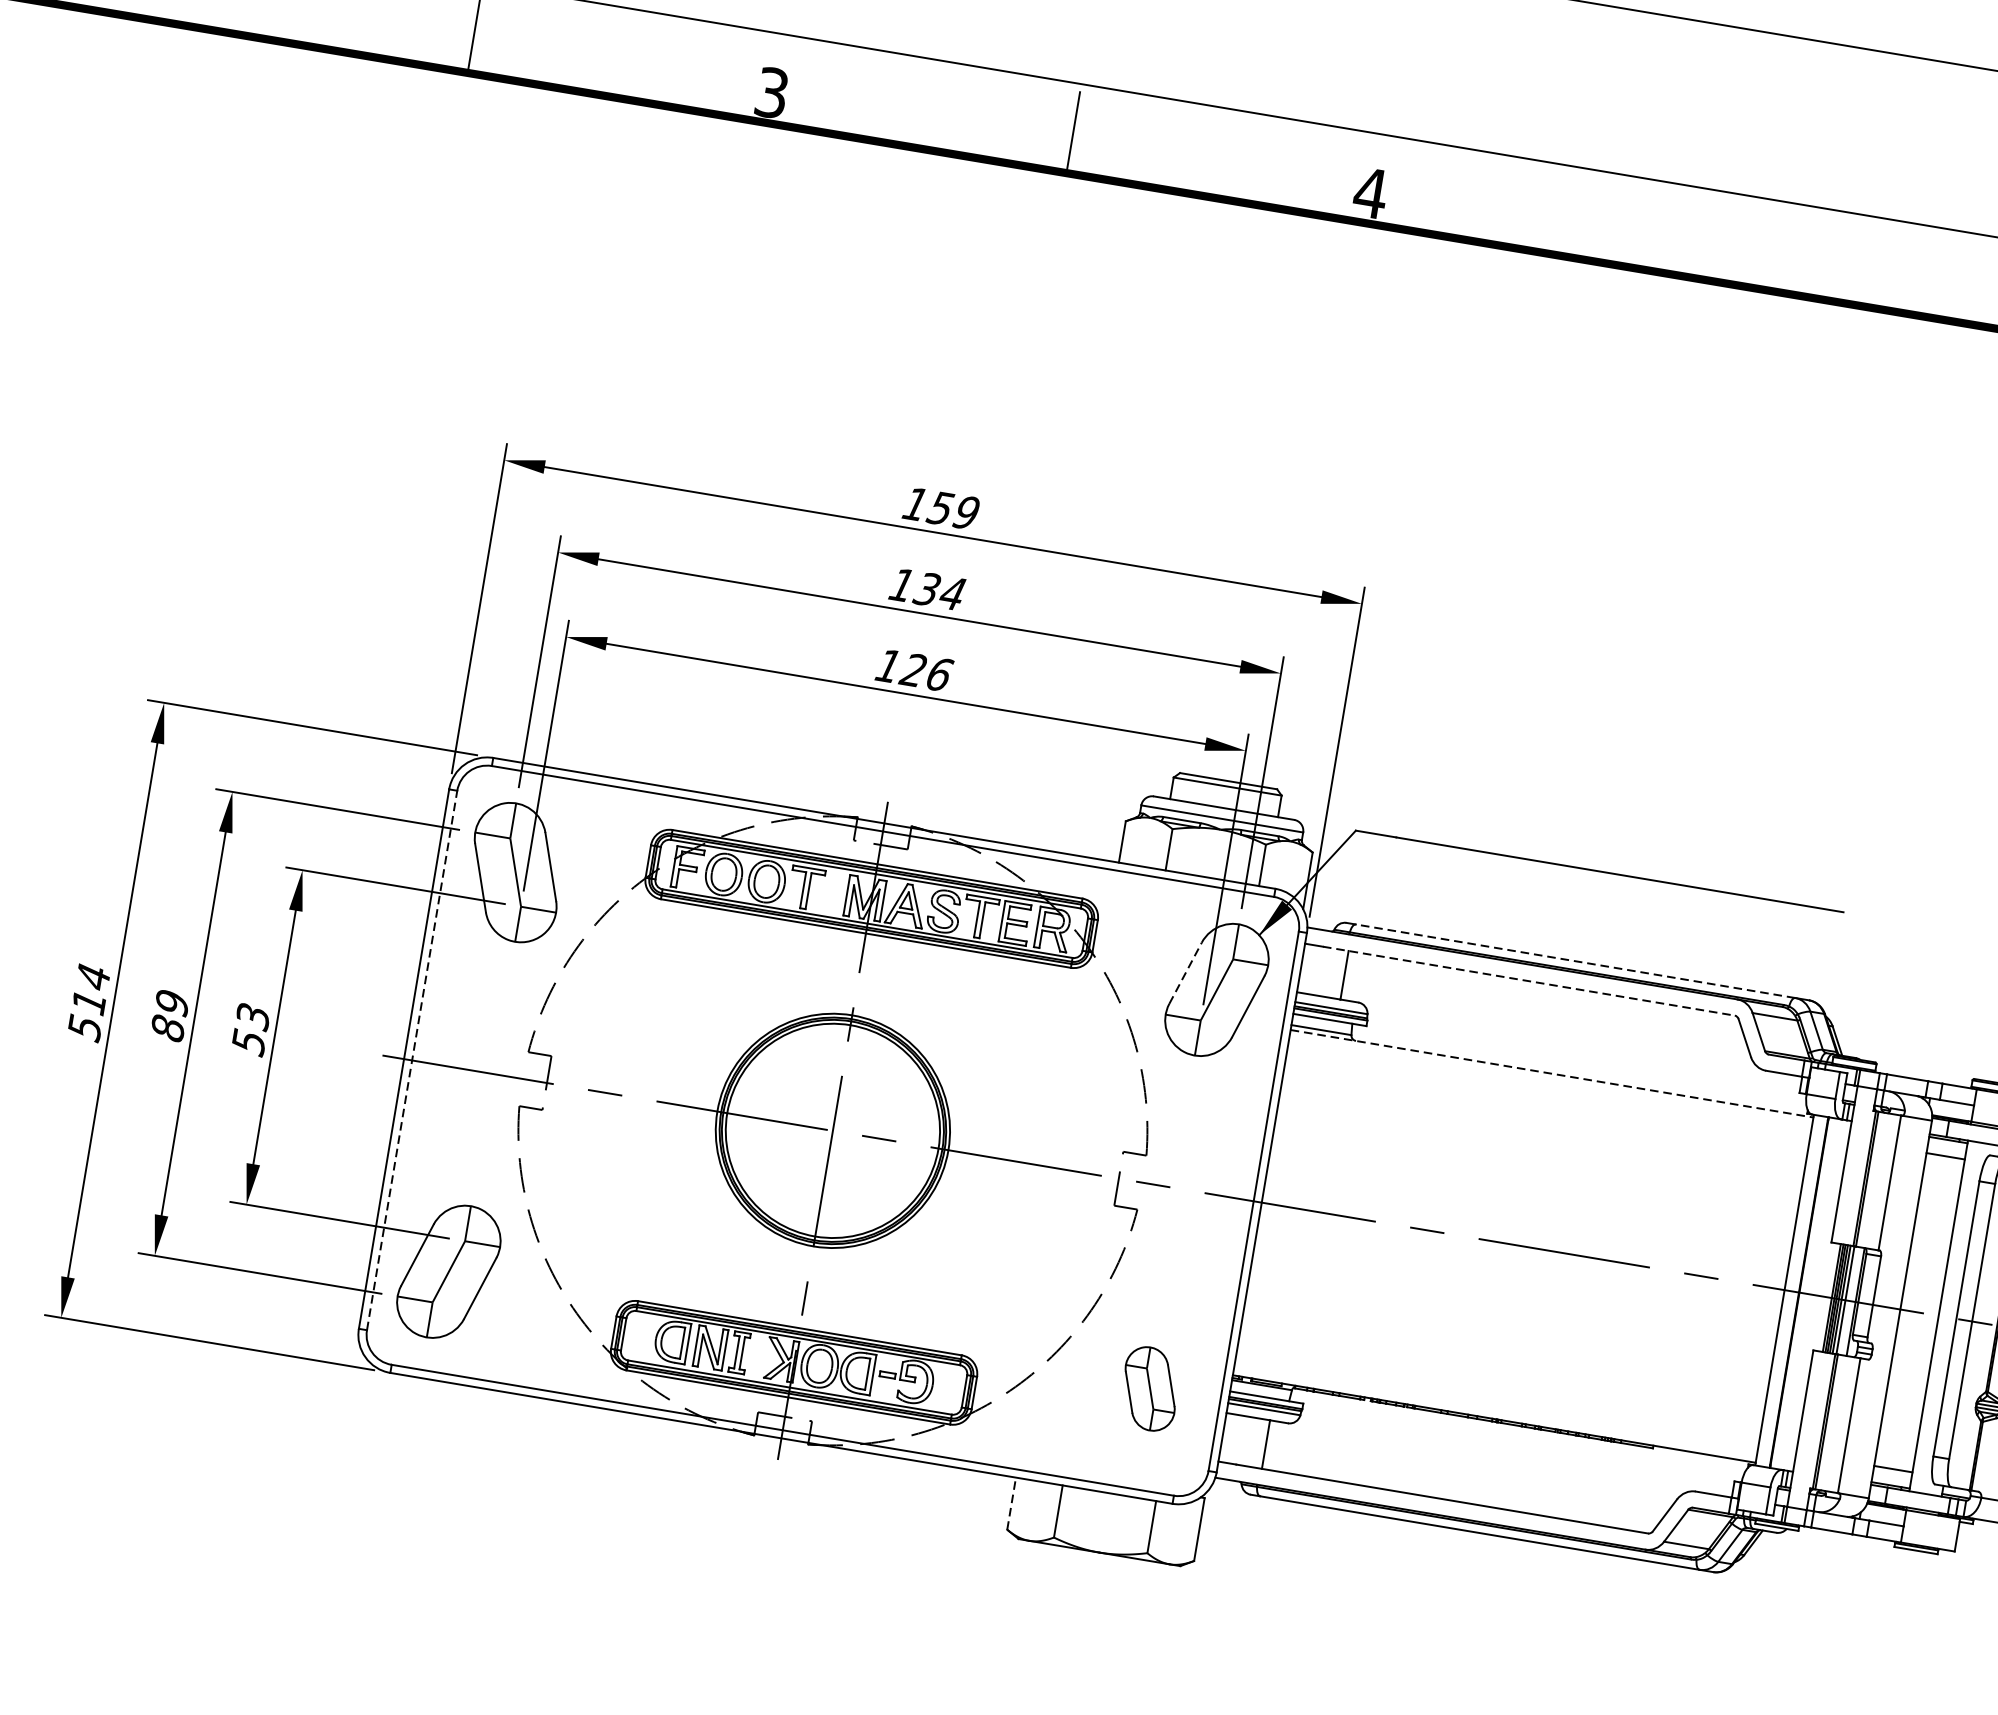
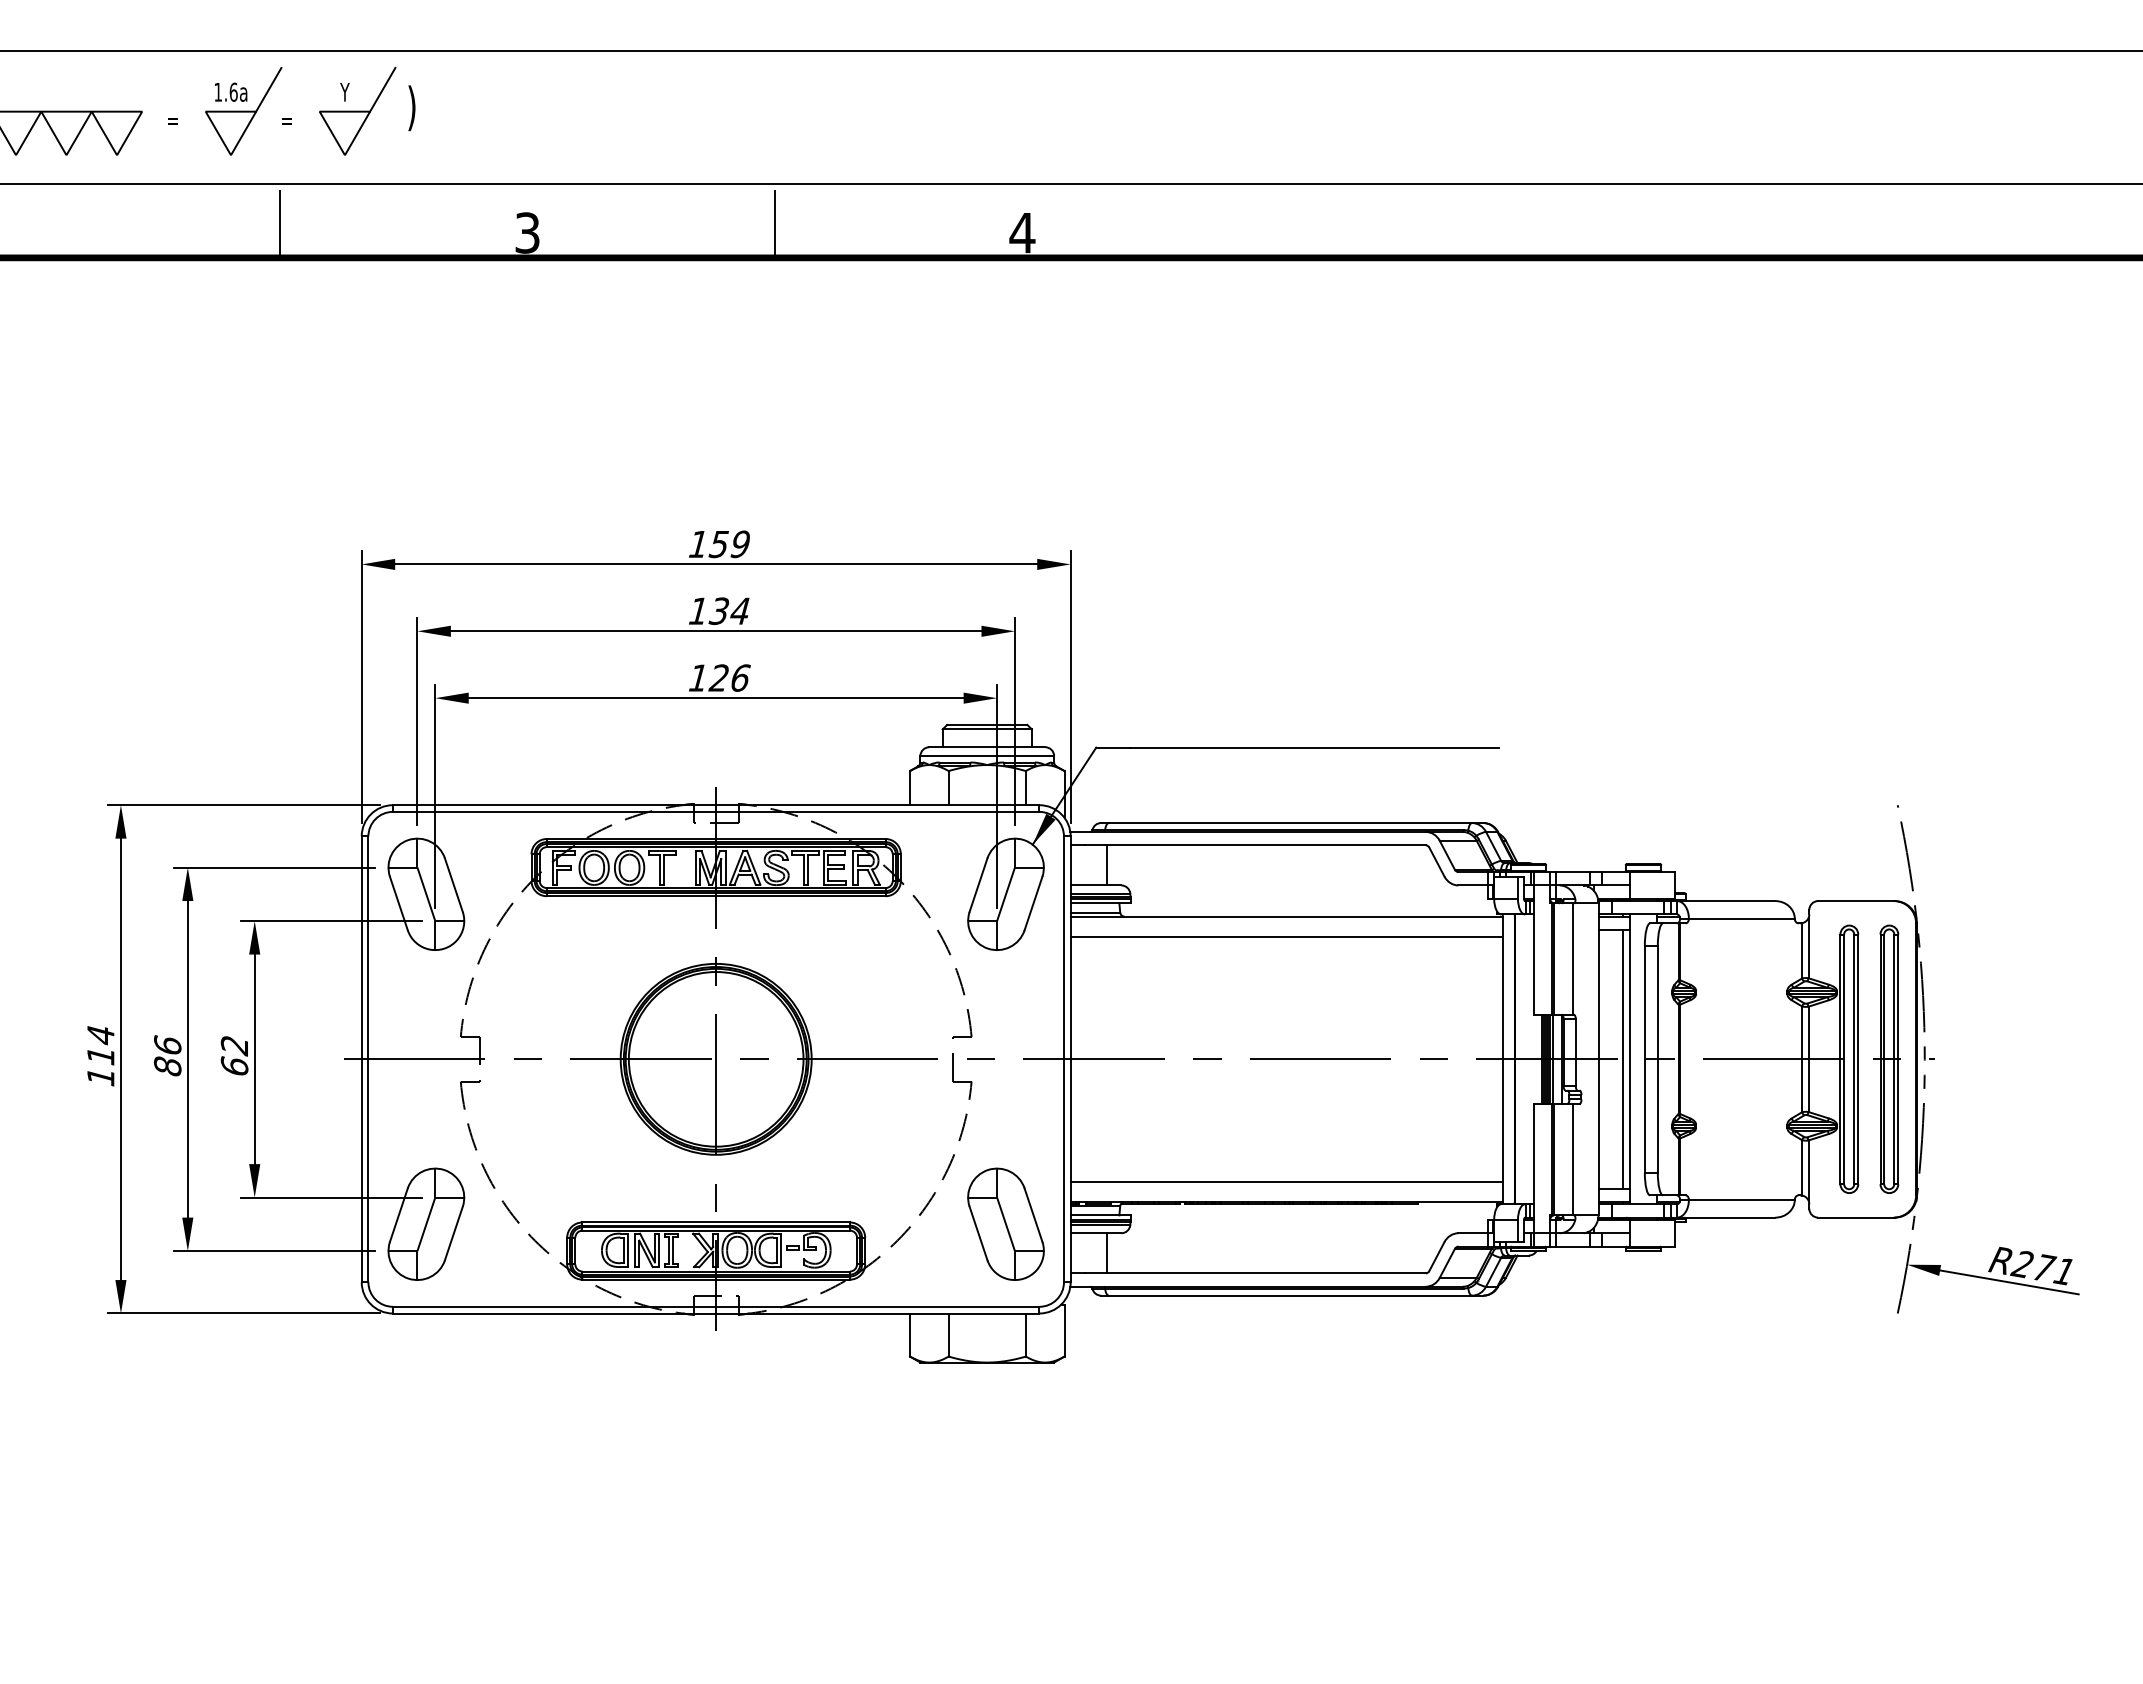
line: (1575, 961) -> (1290, 823), dashed -> solid
line: (1185, 972) -> (978, 884), dashed -> solid
line: (1529, 981) -> (1256, 845), dashed -> solid
text: (171, 1003) -> (167, 1045), 89 -> 86
text: (84, 1028) -> (100, 1077), 514 -> 114
text: (250, 1029) -> (234, 1056), 53 -> 62
line: (412, 1060) -> (368, 1059), dashed -> solid
line: (1553, 1073) -> (1287, 916), dashed -> solid
line: (1547, 1097) -> (1286, 936), added
line: (1930, 1314) -> (1623, 1059), added
part: (1149, 1388) -> (1005, 1223), size x1.67
line: (1497, 1395) -> (1286, 1182), added
line: (1012, 1504) -> (910, 1335), dashed -> solid

